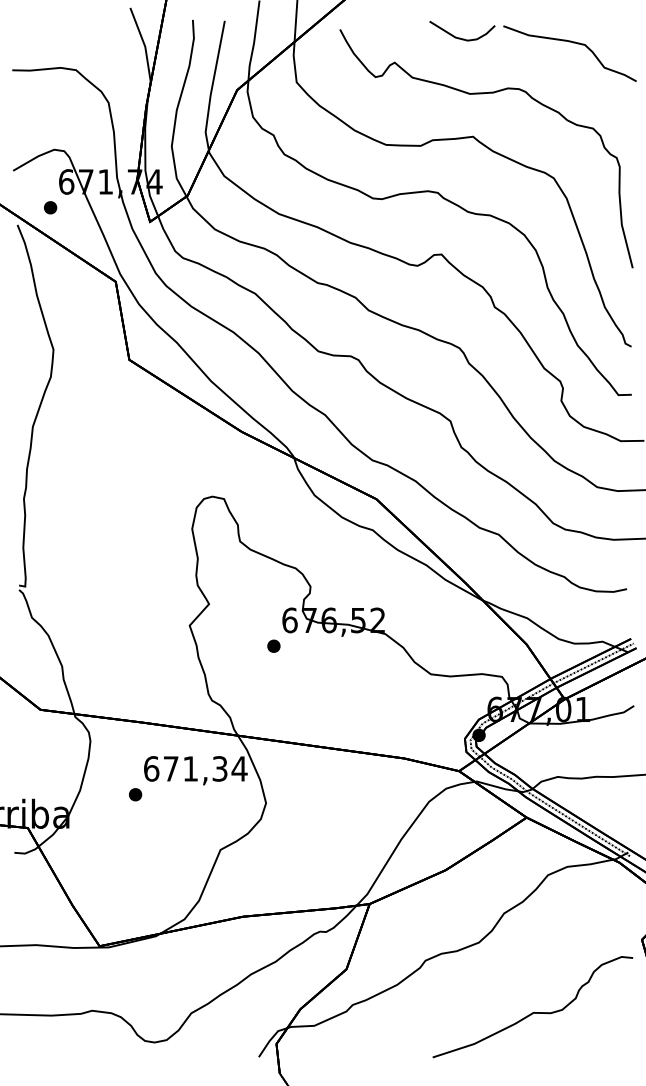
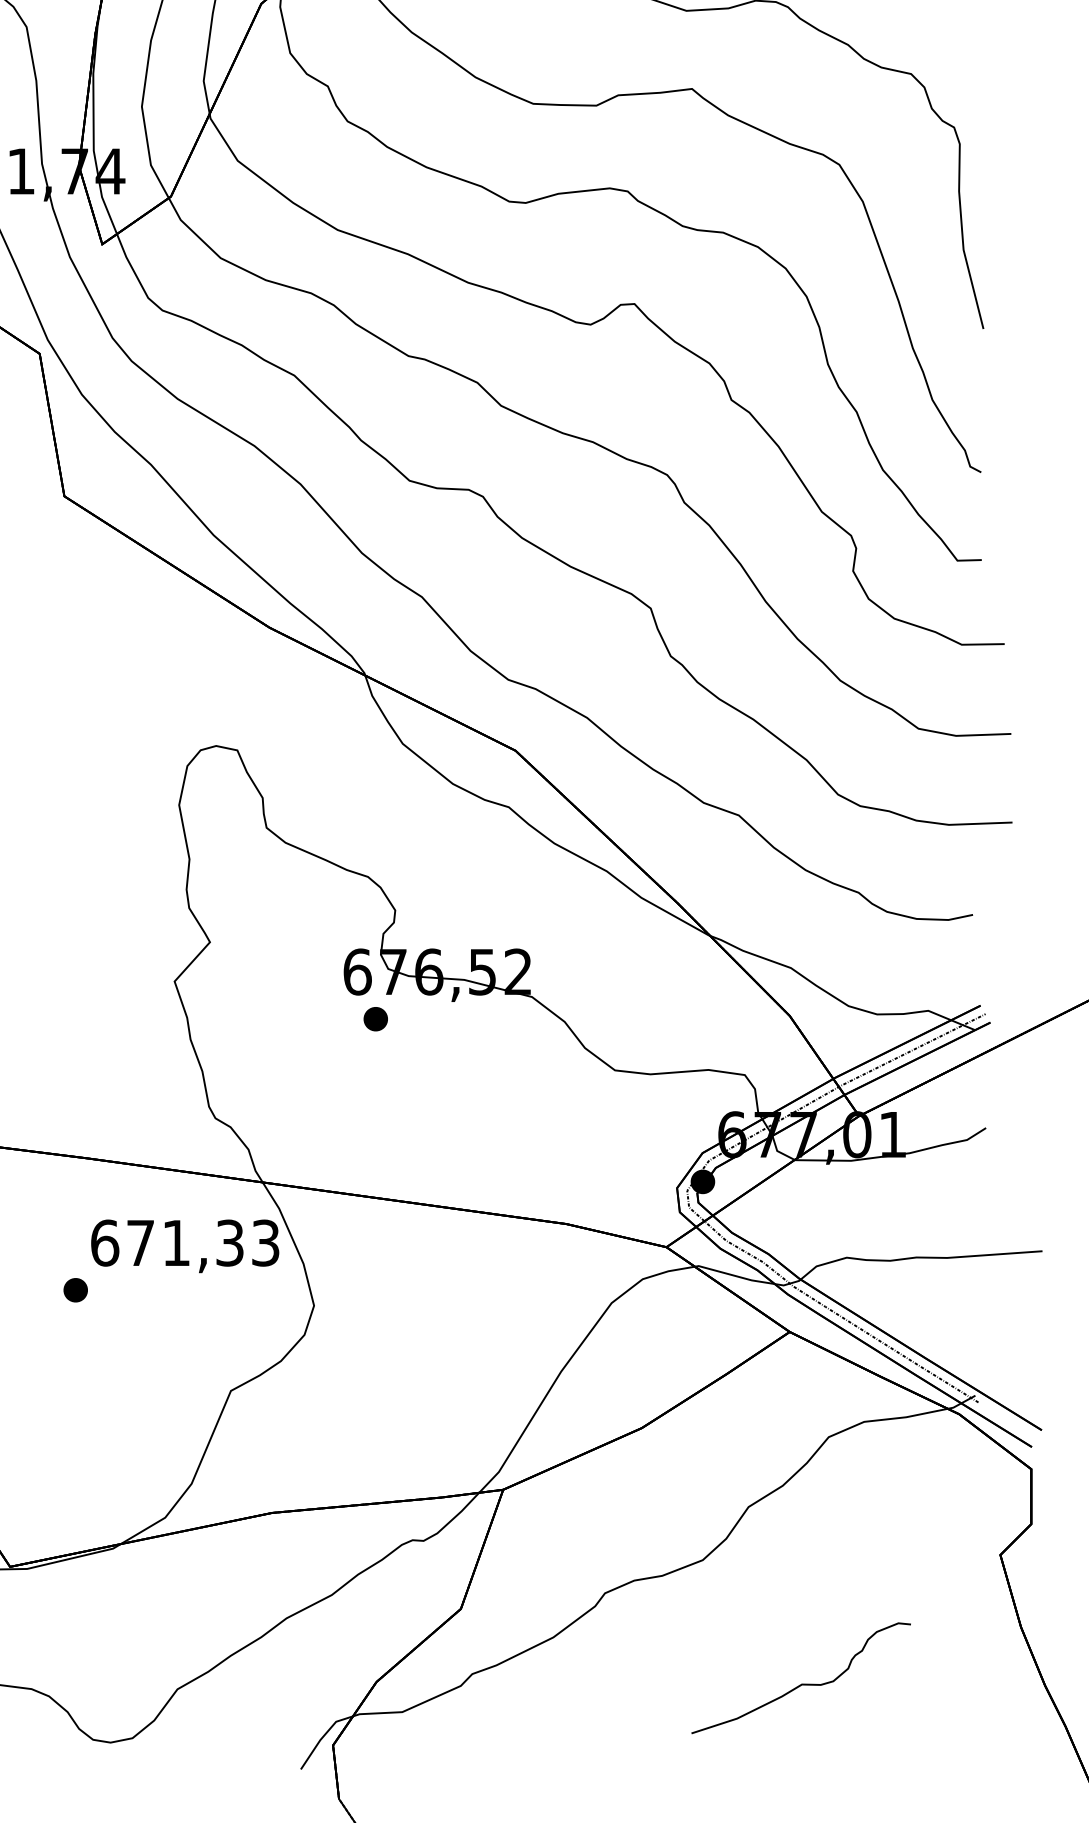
part: (273, 645) -> (375, 1017), moved
text: (239, 768) -> (265, 1242), 671,34 -> 671,33
part: (532, 1007) -> (800, 1678), size x0.6

